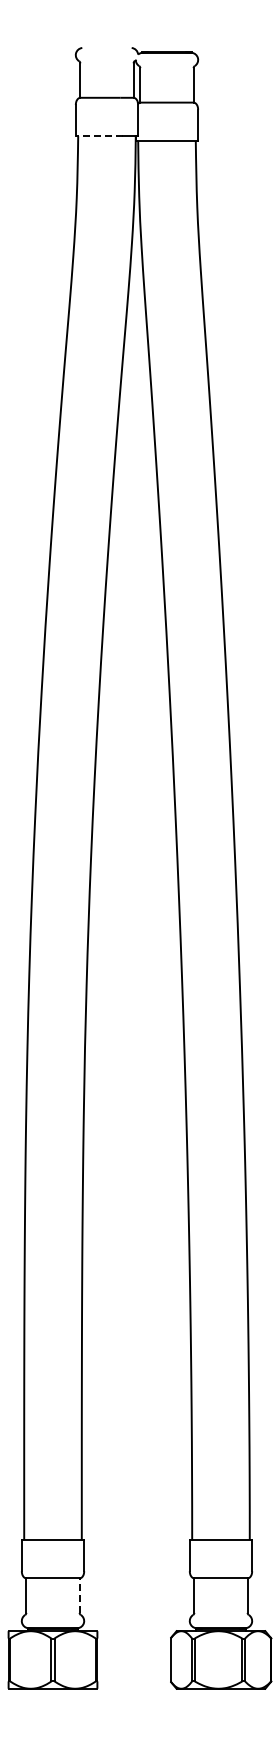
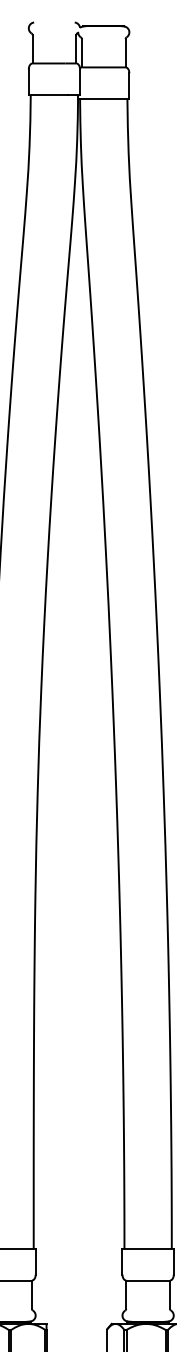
line: (99, 136) -> (48, 95), dashed -> solid
line: (79, 1595) -> (31, 1294), dashed -> solid

